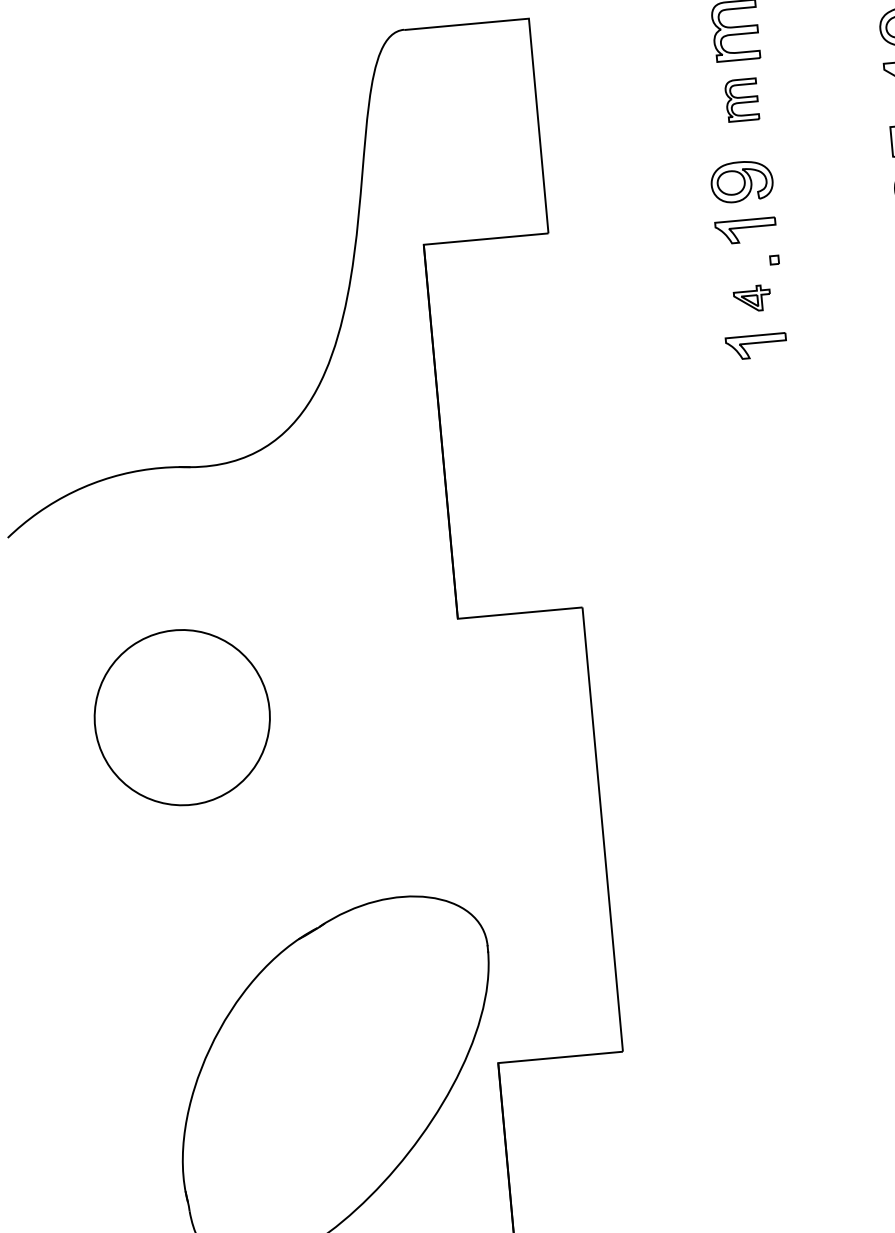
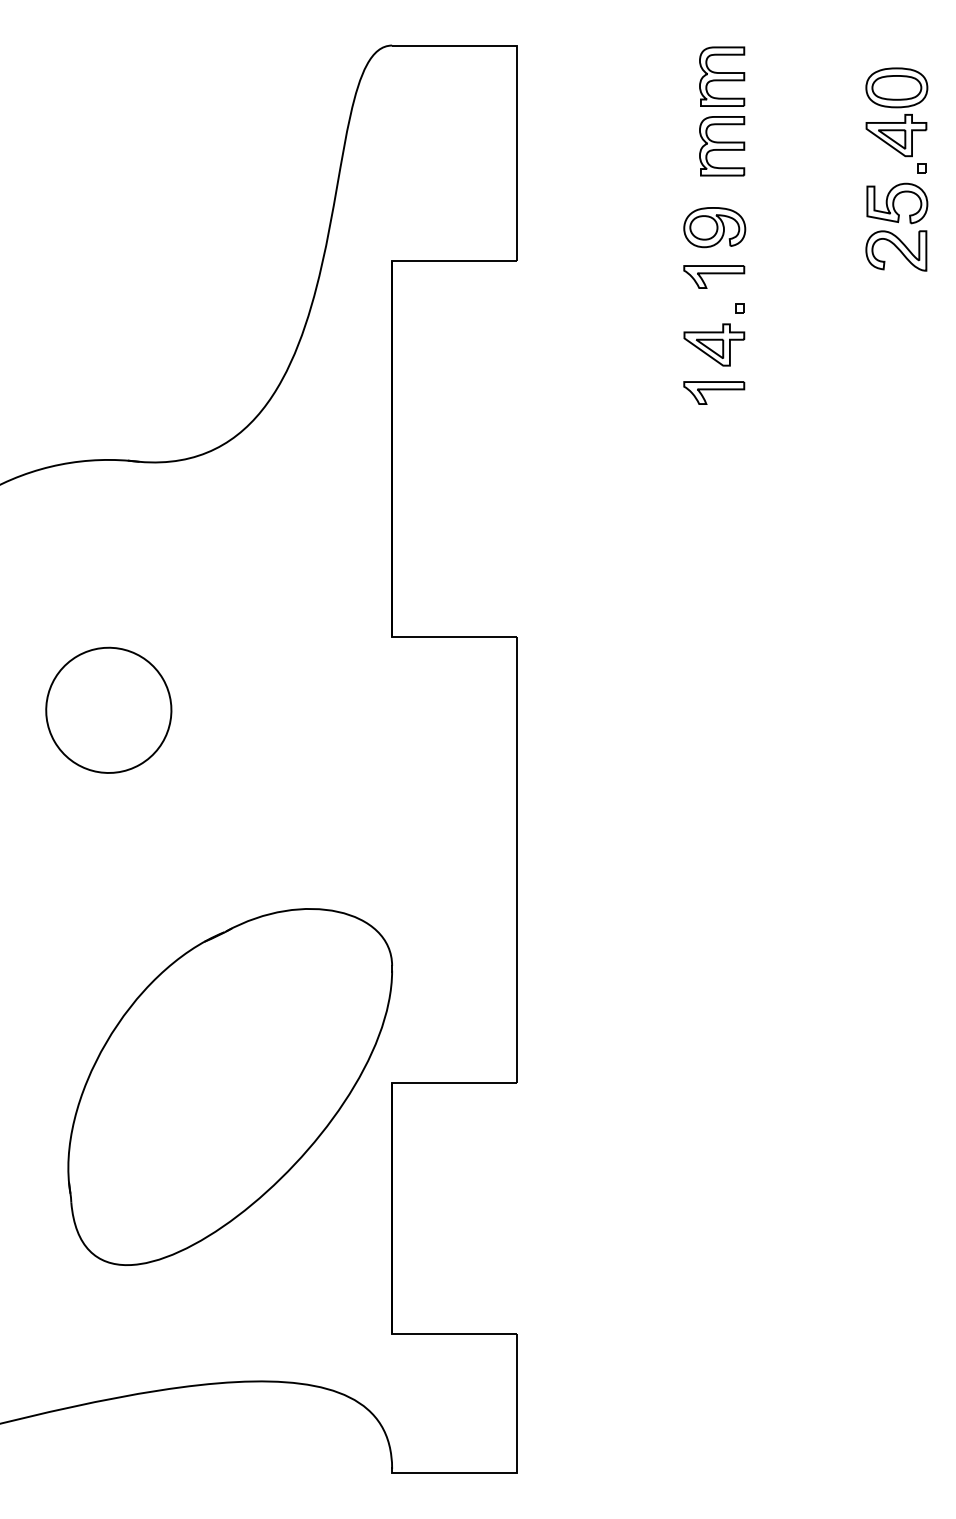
part: (742, 100) -> (722, 146), size x1.43
part: (752, 298) -> (714, 344), size x1.67
part: (181, 716) -> (108, 709), size x0.71

